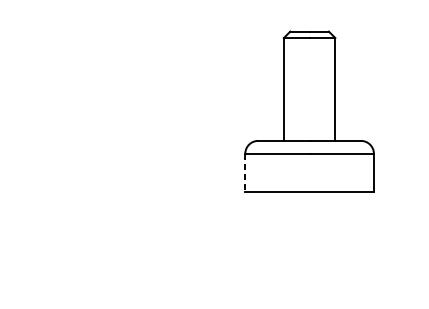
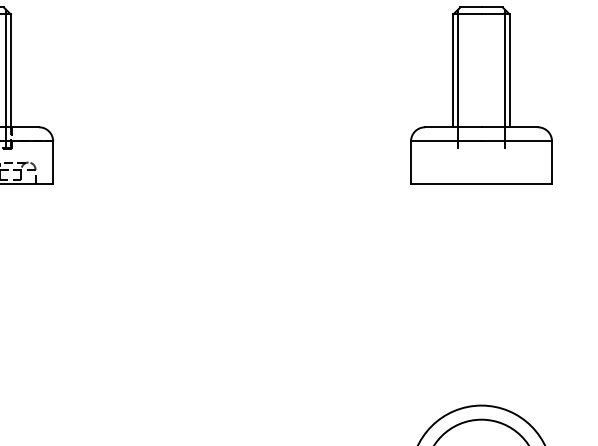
line: (288, 96) -> (458, 78), added
line: (330, 96) -> (504, 78), added
line: (245, 173) -> (411, 163), dashed -> solid

